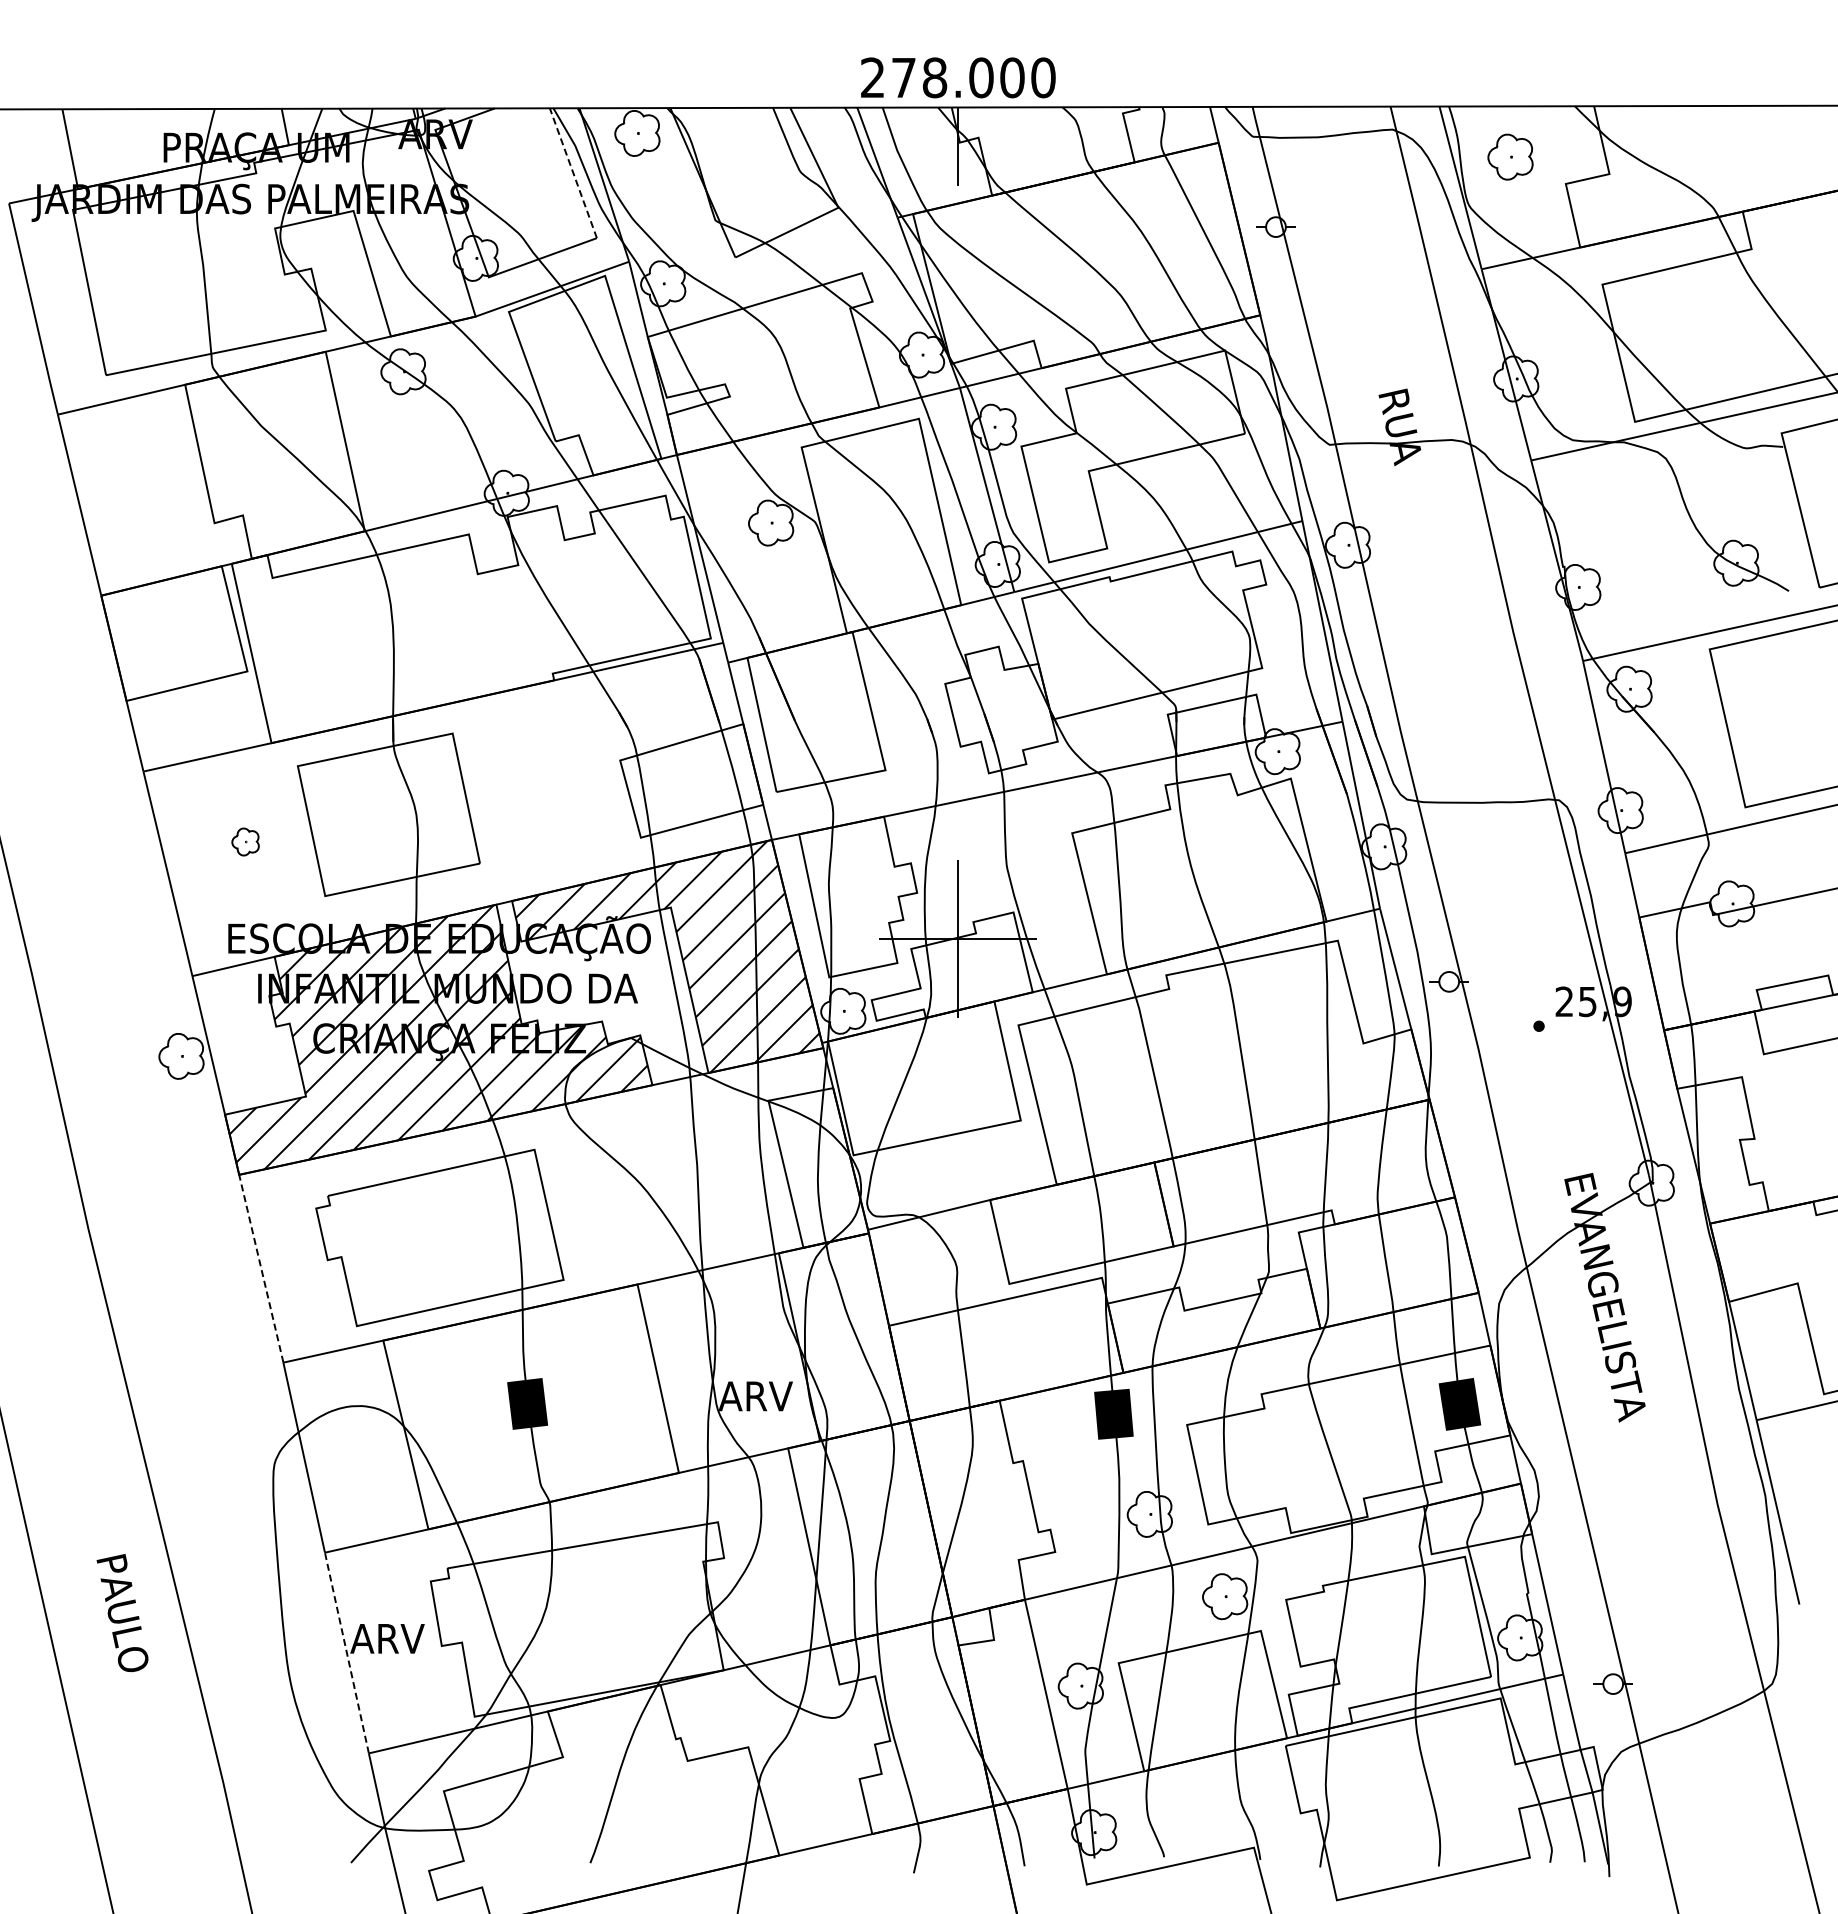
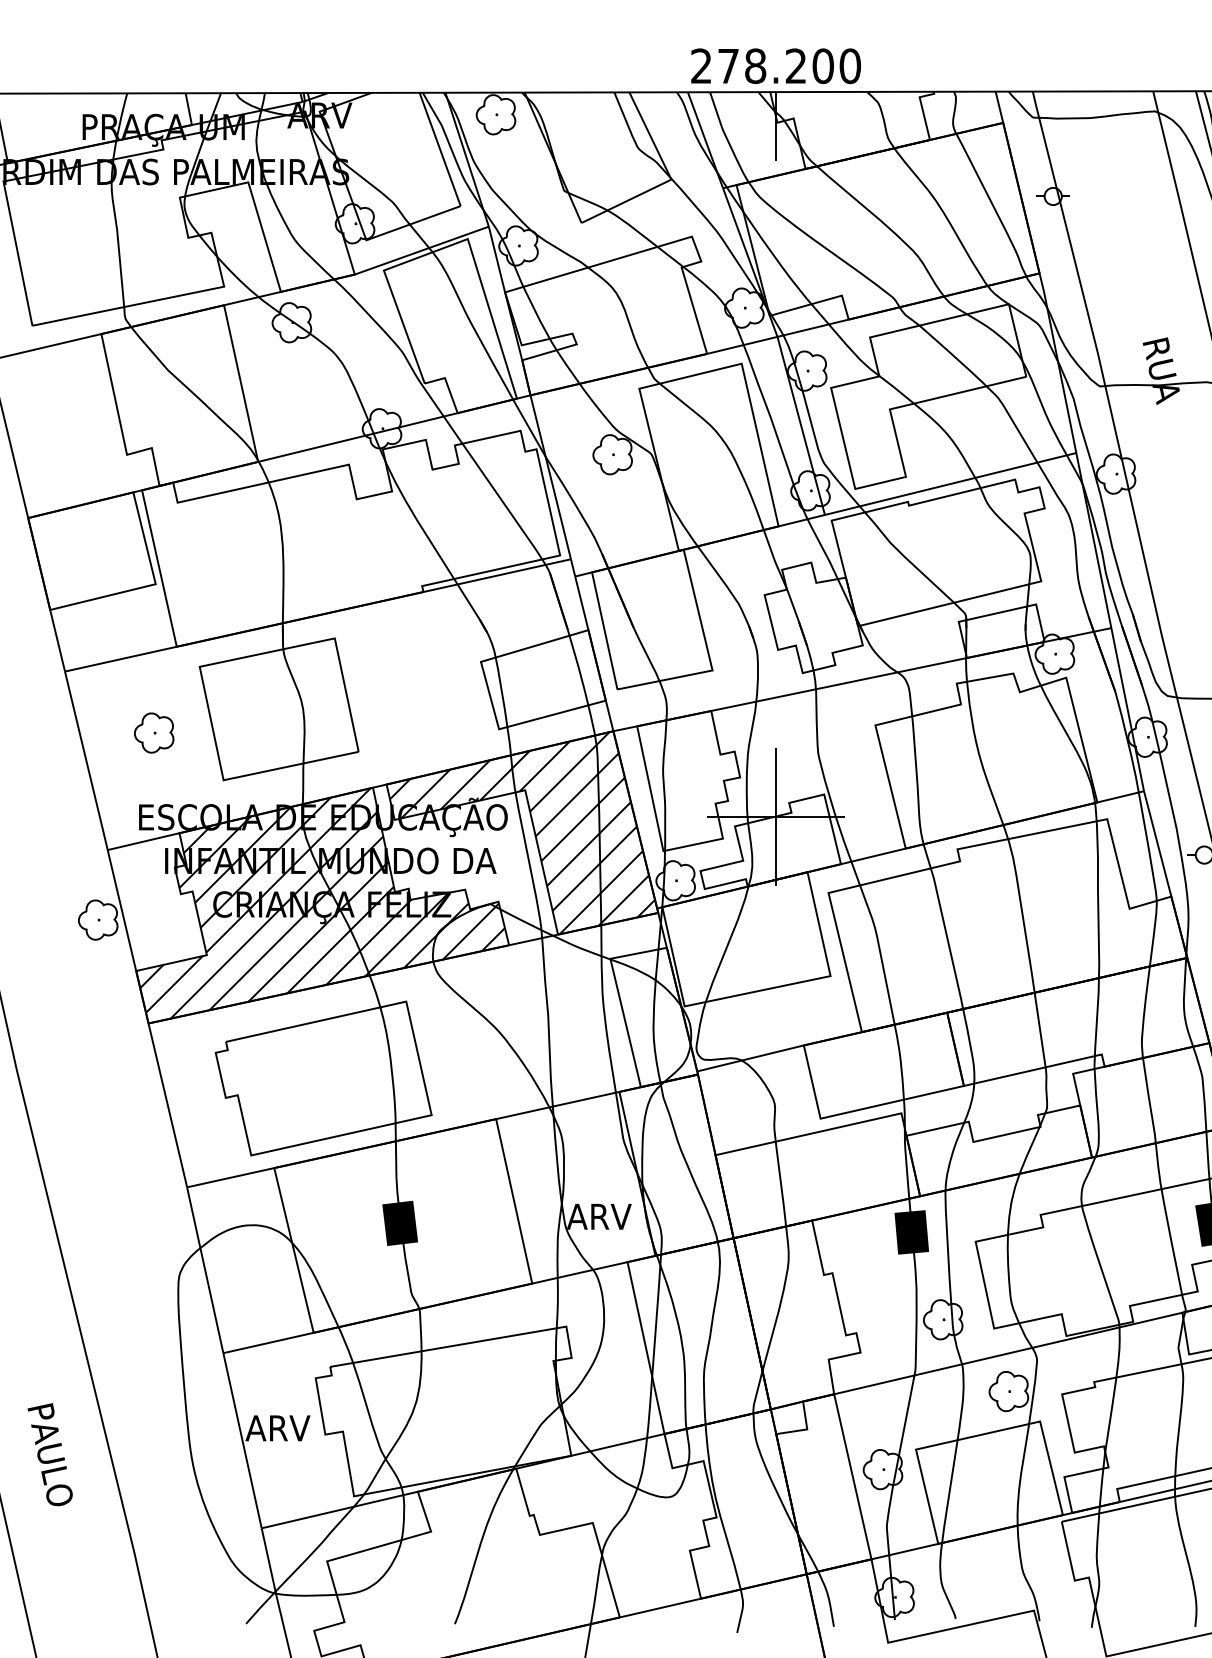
text: (981, 77) -> (796, 65), 278.000 -> 278.200
line: (573, 172) -> (440, 148), dashed -> solid
part: (245, 841) -> (154, 732), size x1.67
line: (261, 1268) -> (167, 1105), dashed -> solid
text: (122, 1613) -> (50, 1455), moved
line: (346, 1653) -> (242, 1441), dashed -> solid

